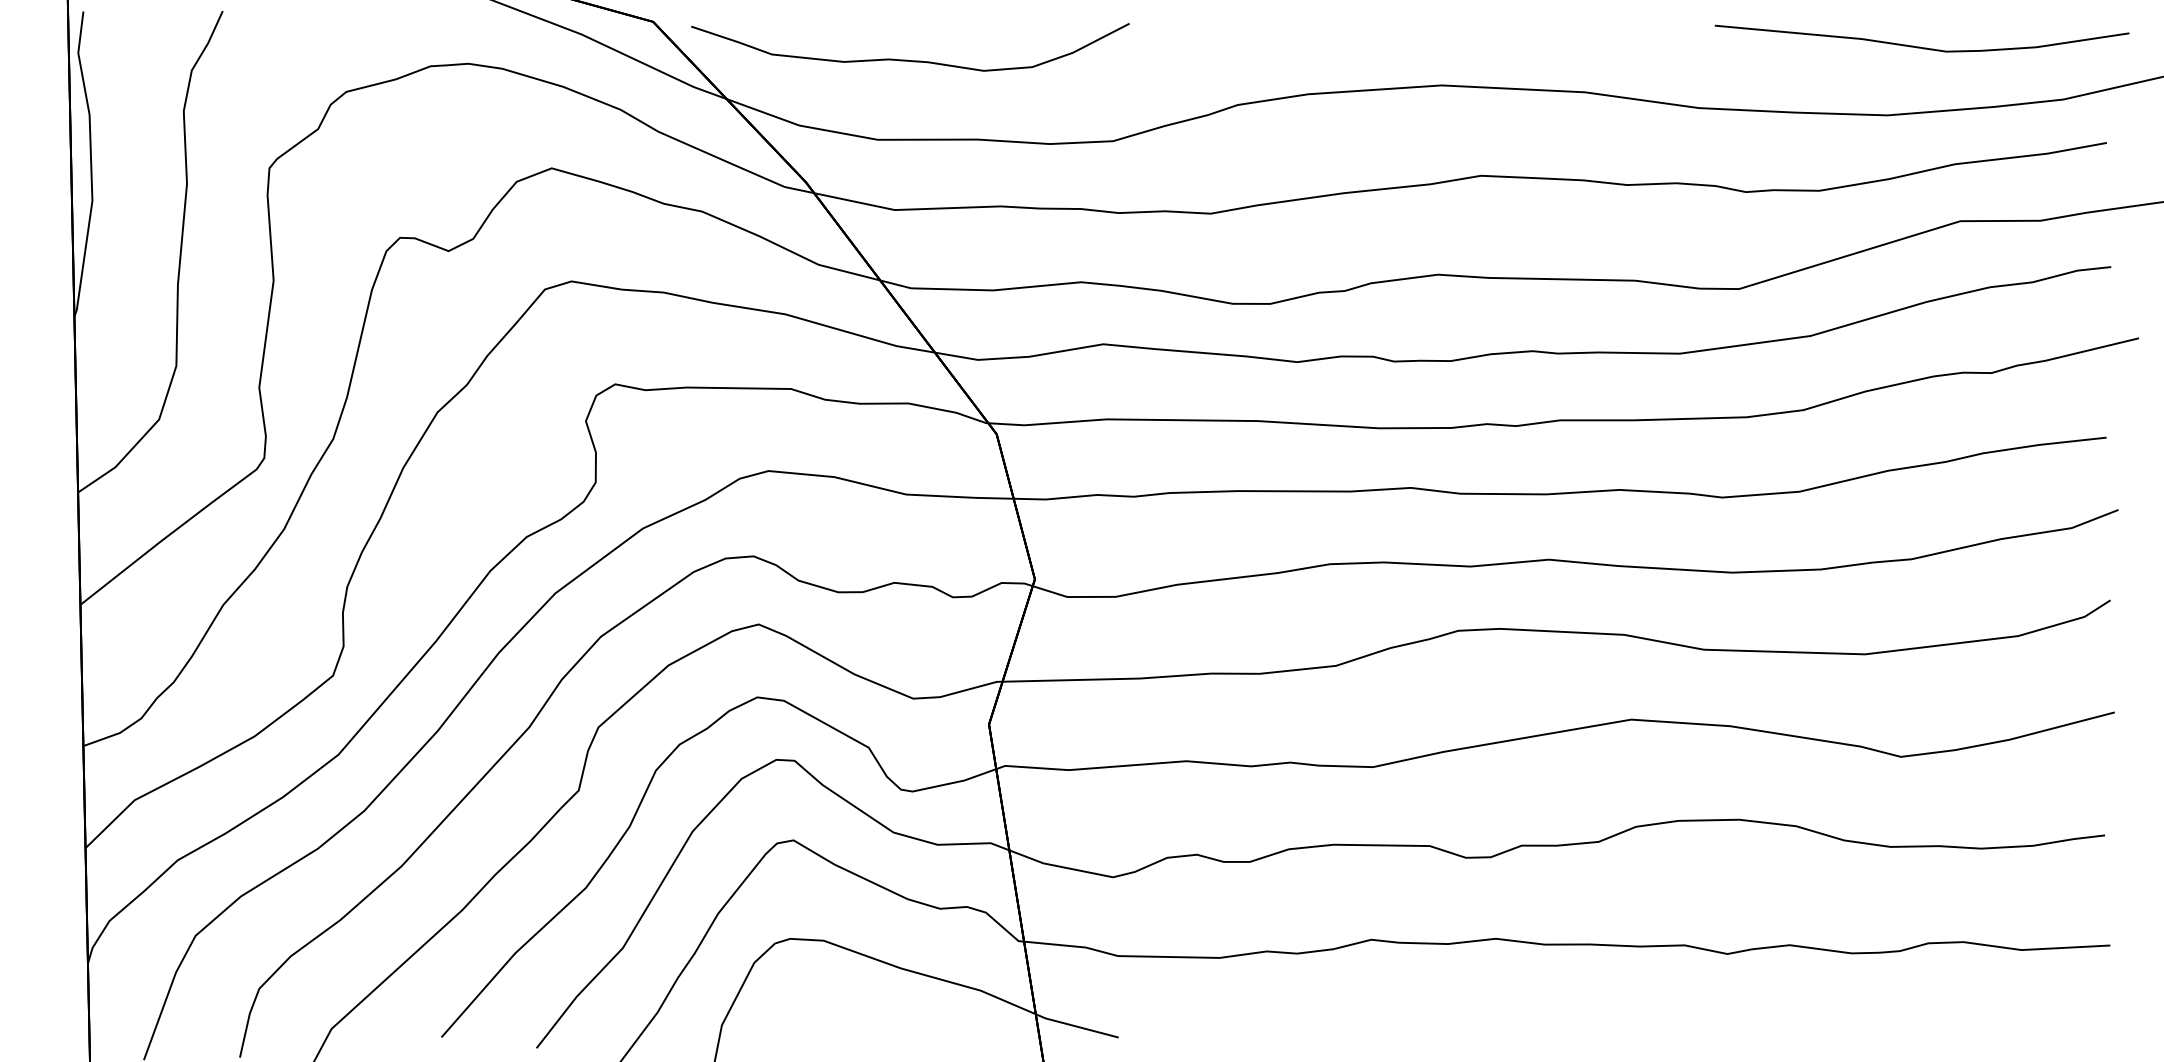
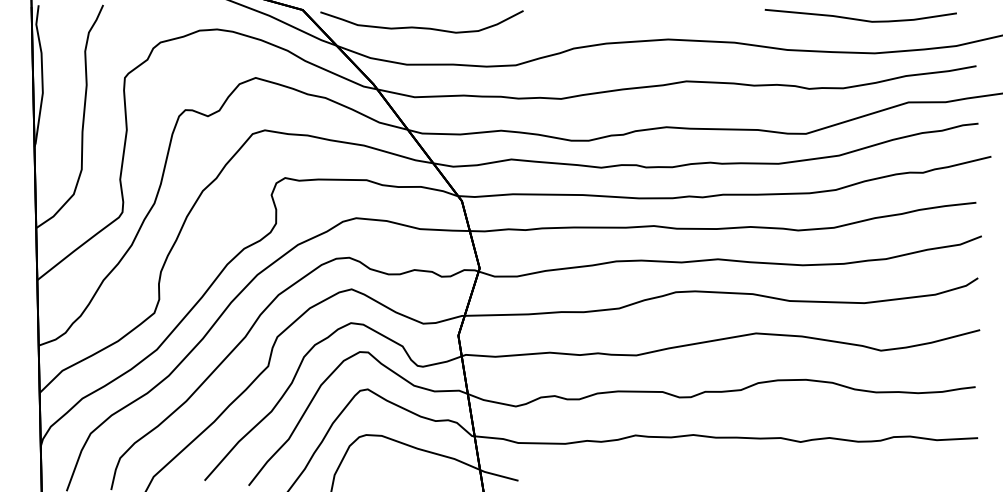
curve: (1917, 44) -> (858, 18), moved

